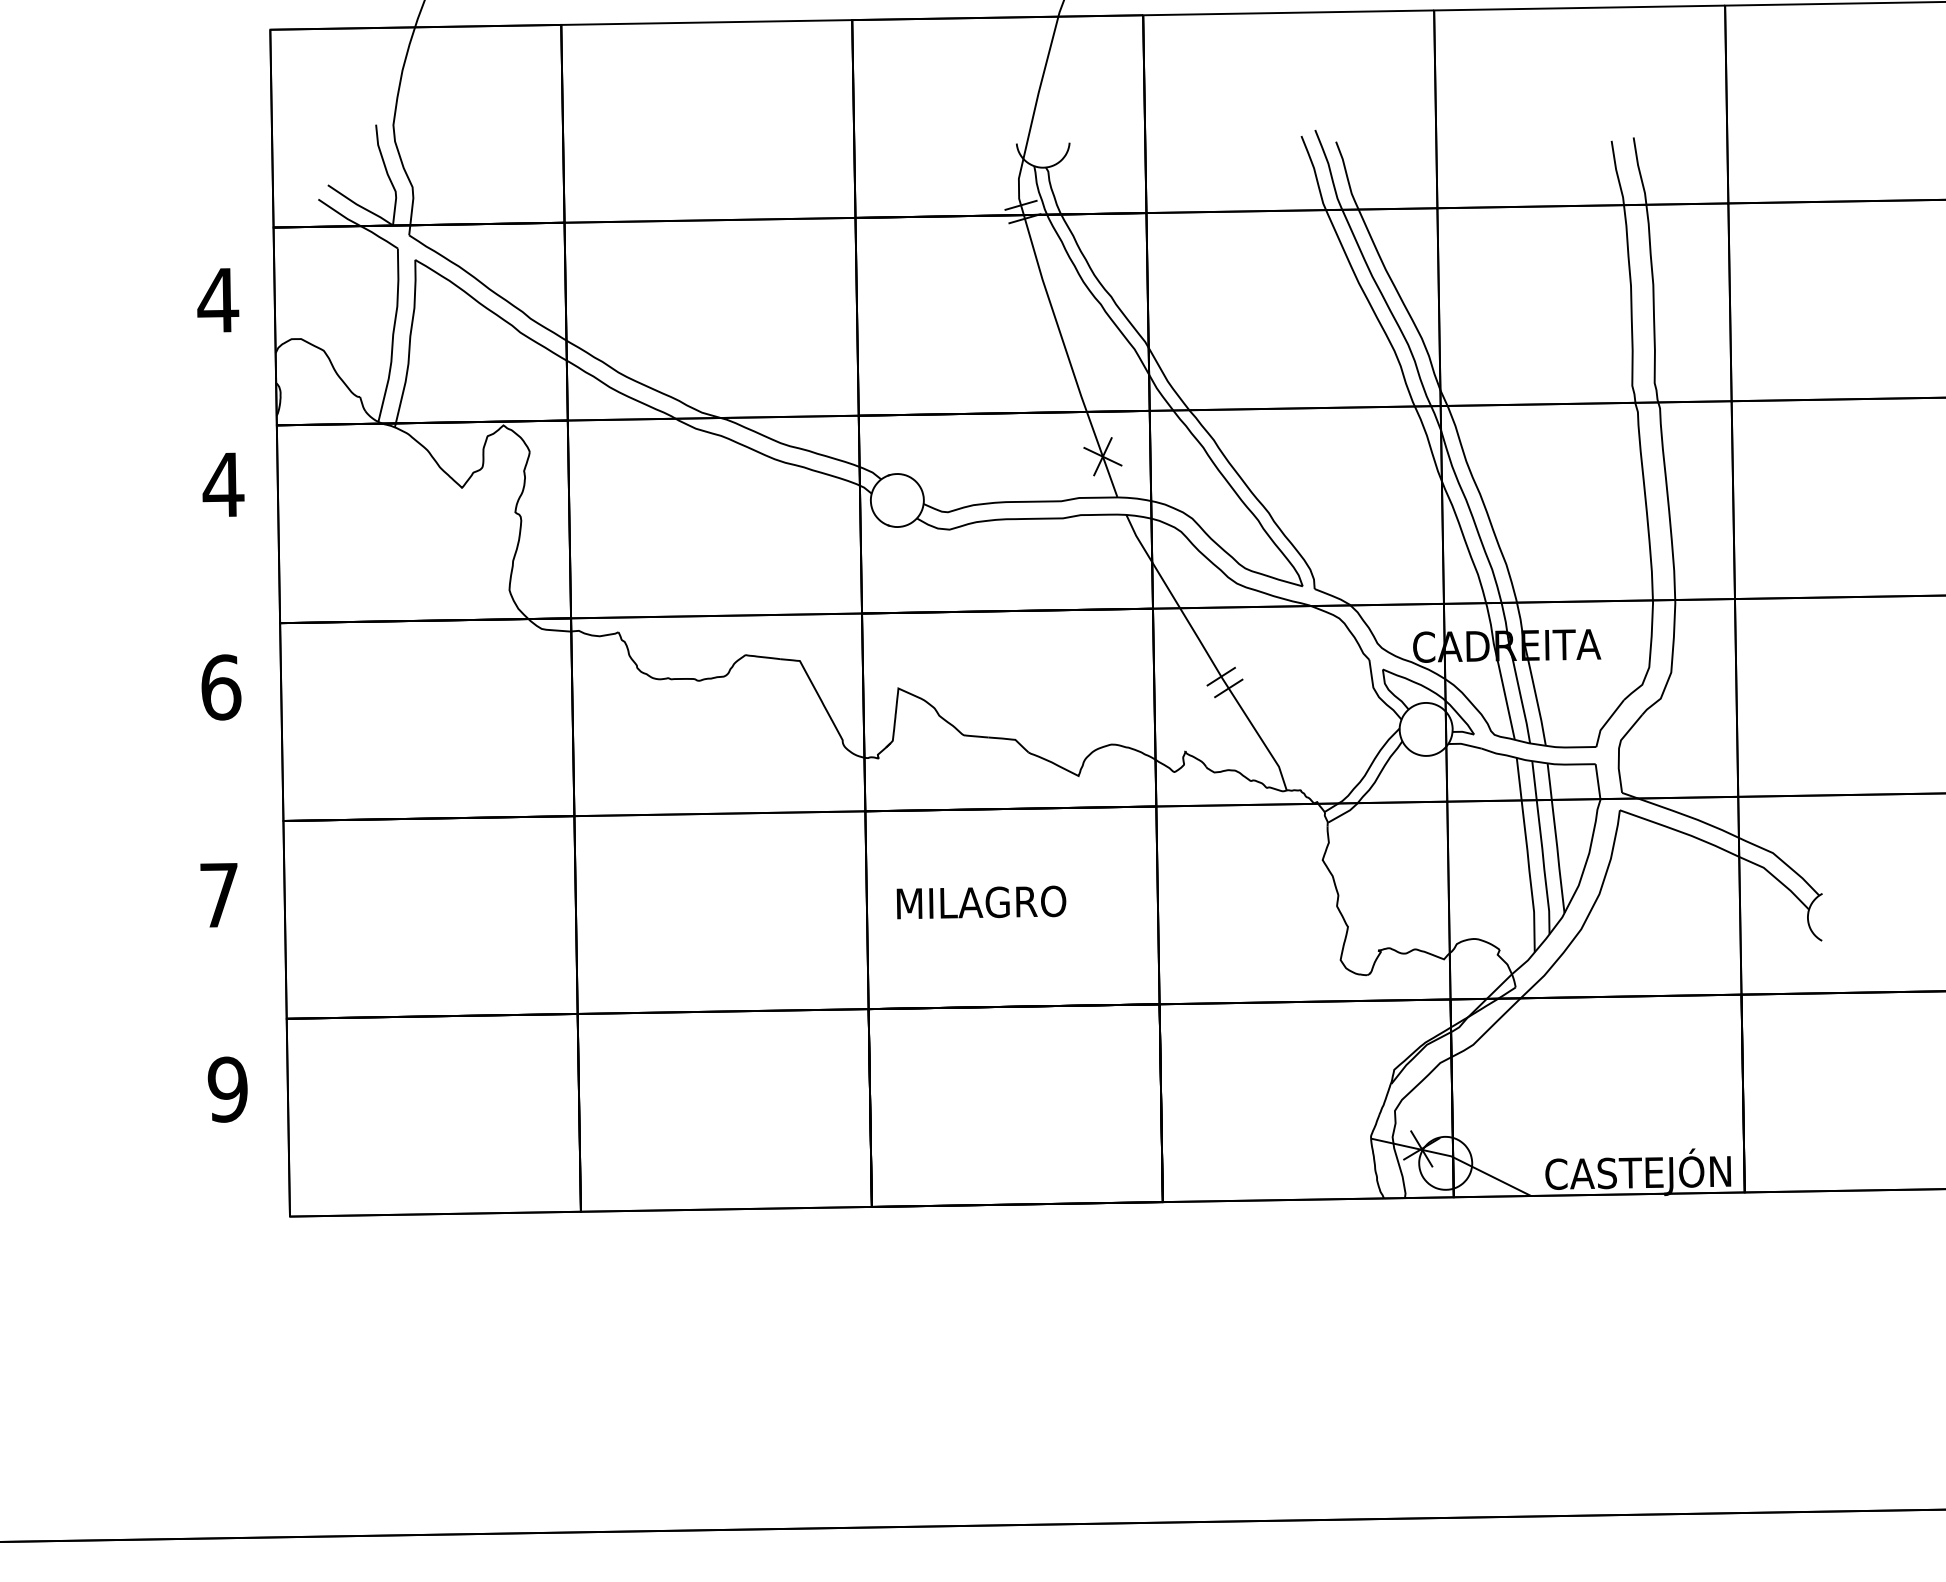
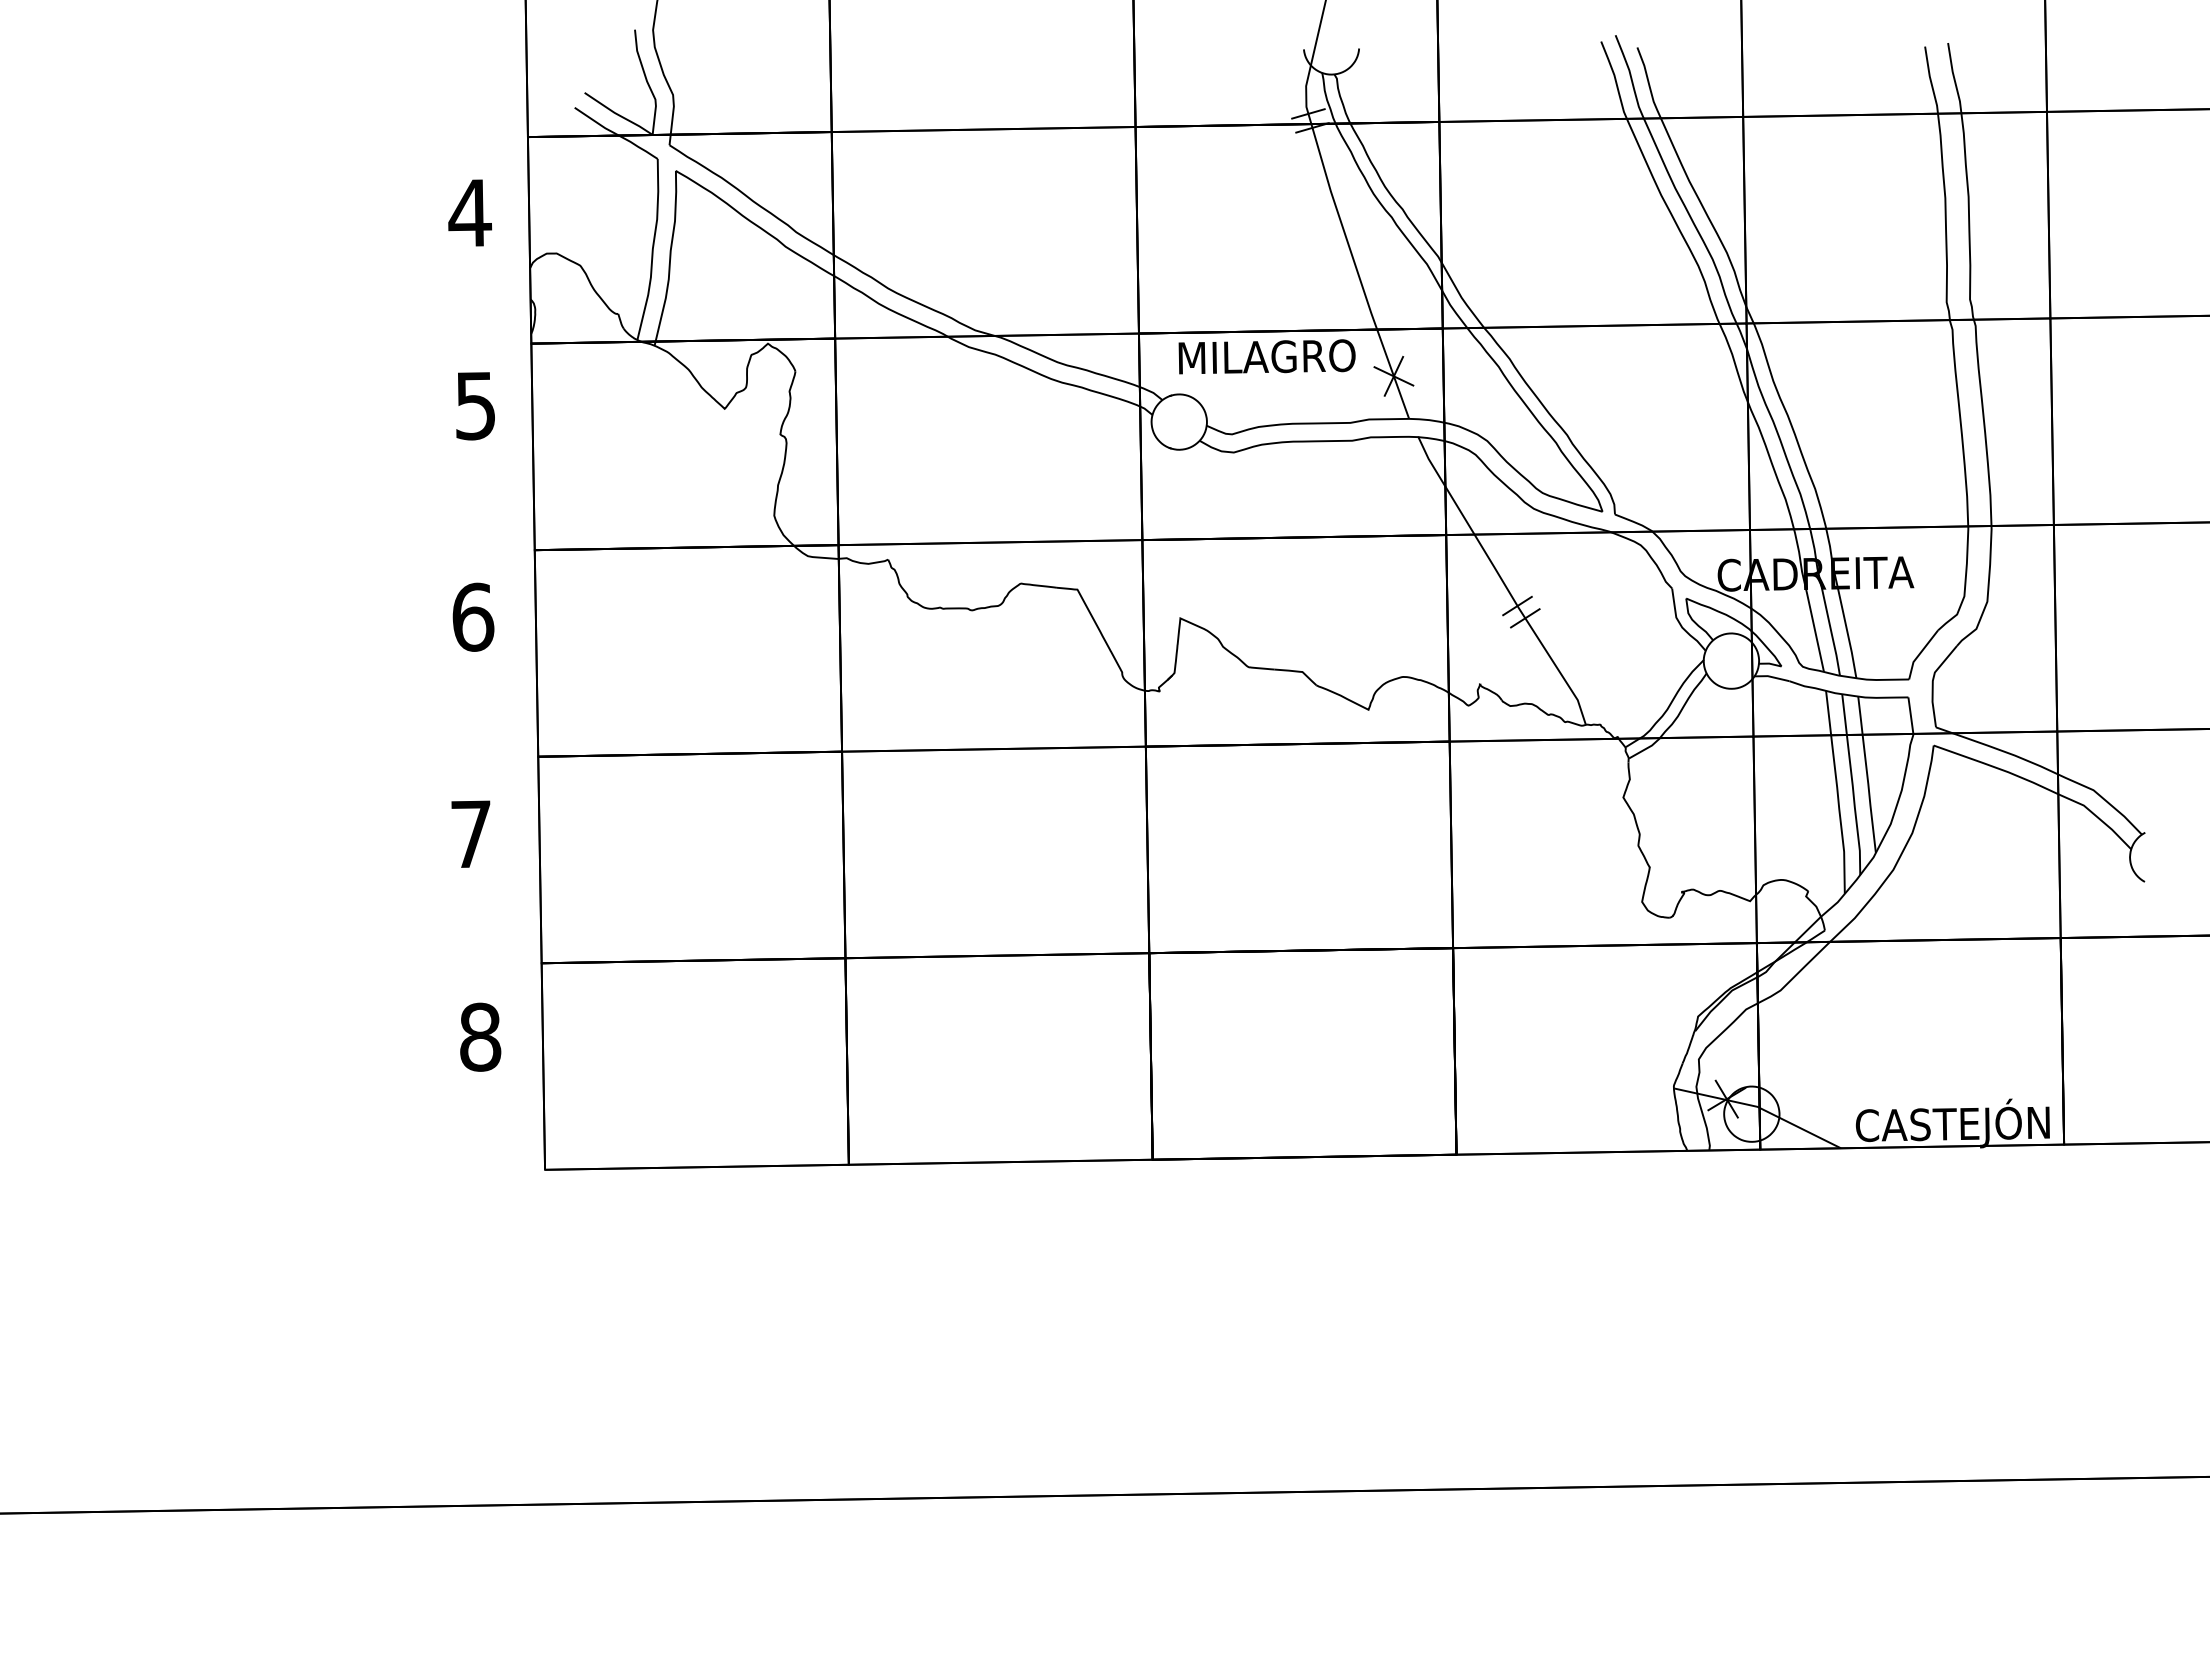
text: (223, 485) -> (475, 406), 4 -> 5
text: (980, 902) -> (1266, 356), moved
text: (228, 1088) -> (480, 1036), 9 -> 8

